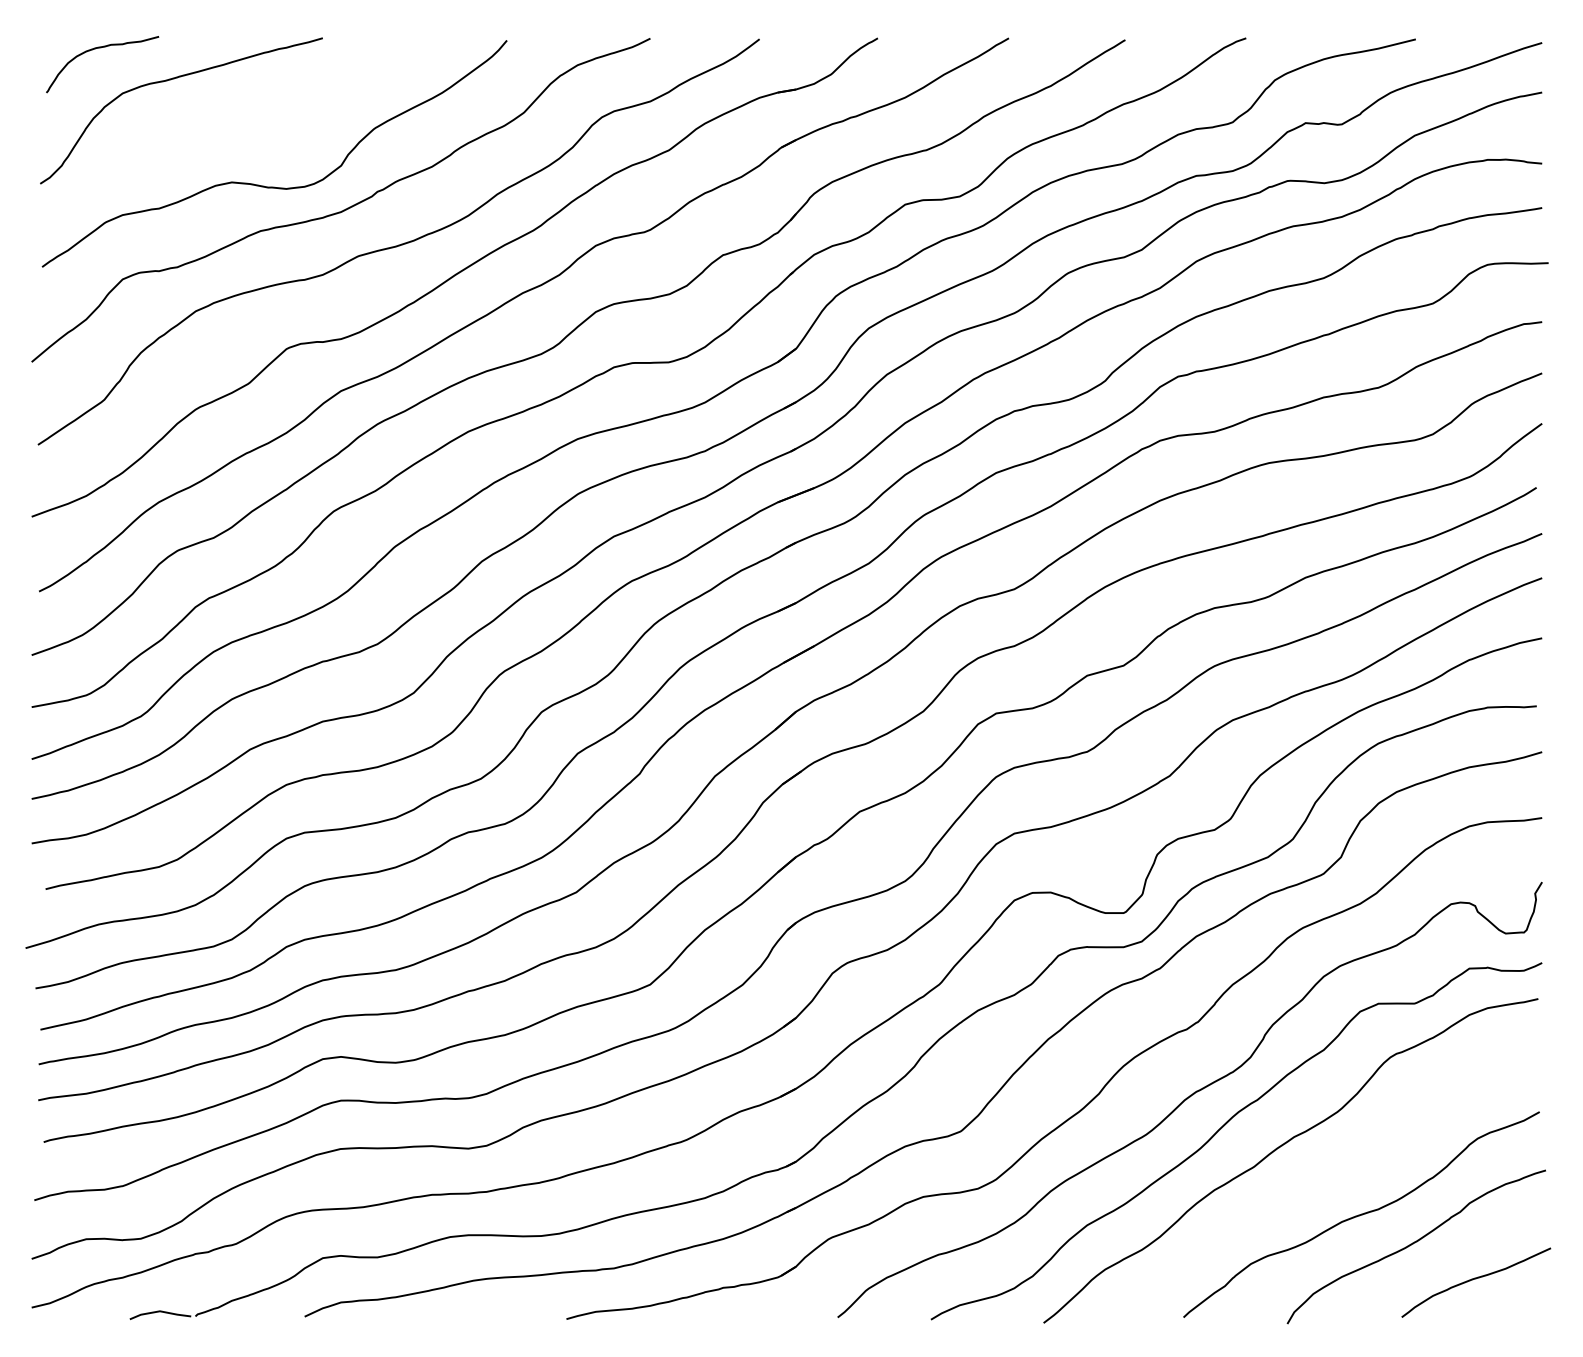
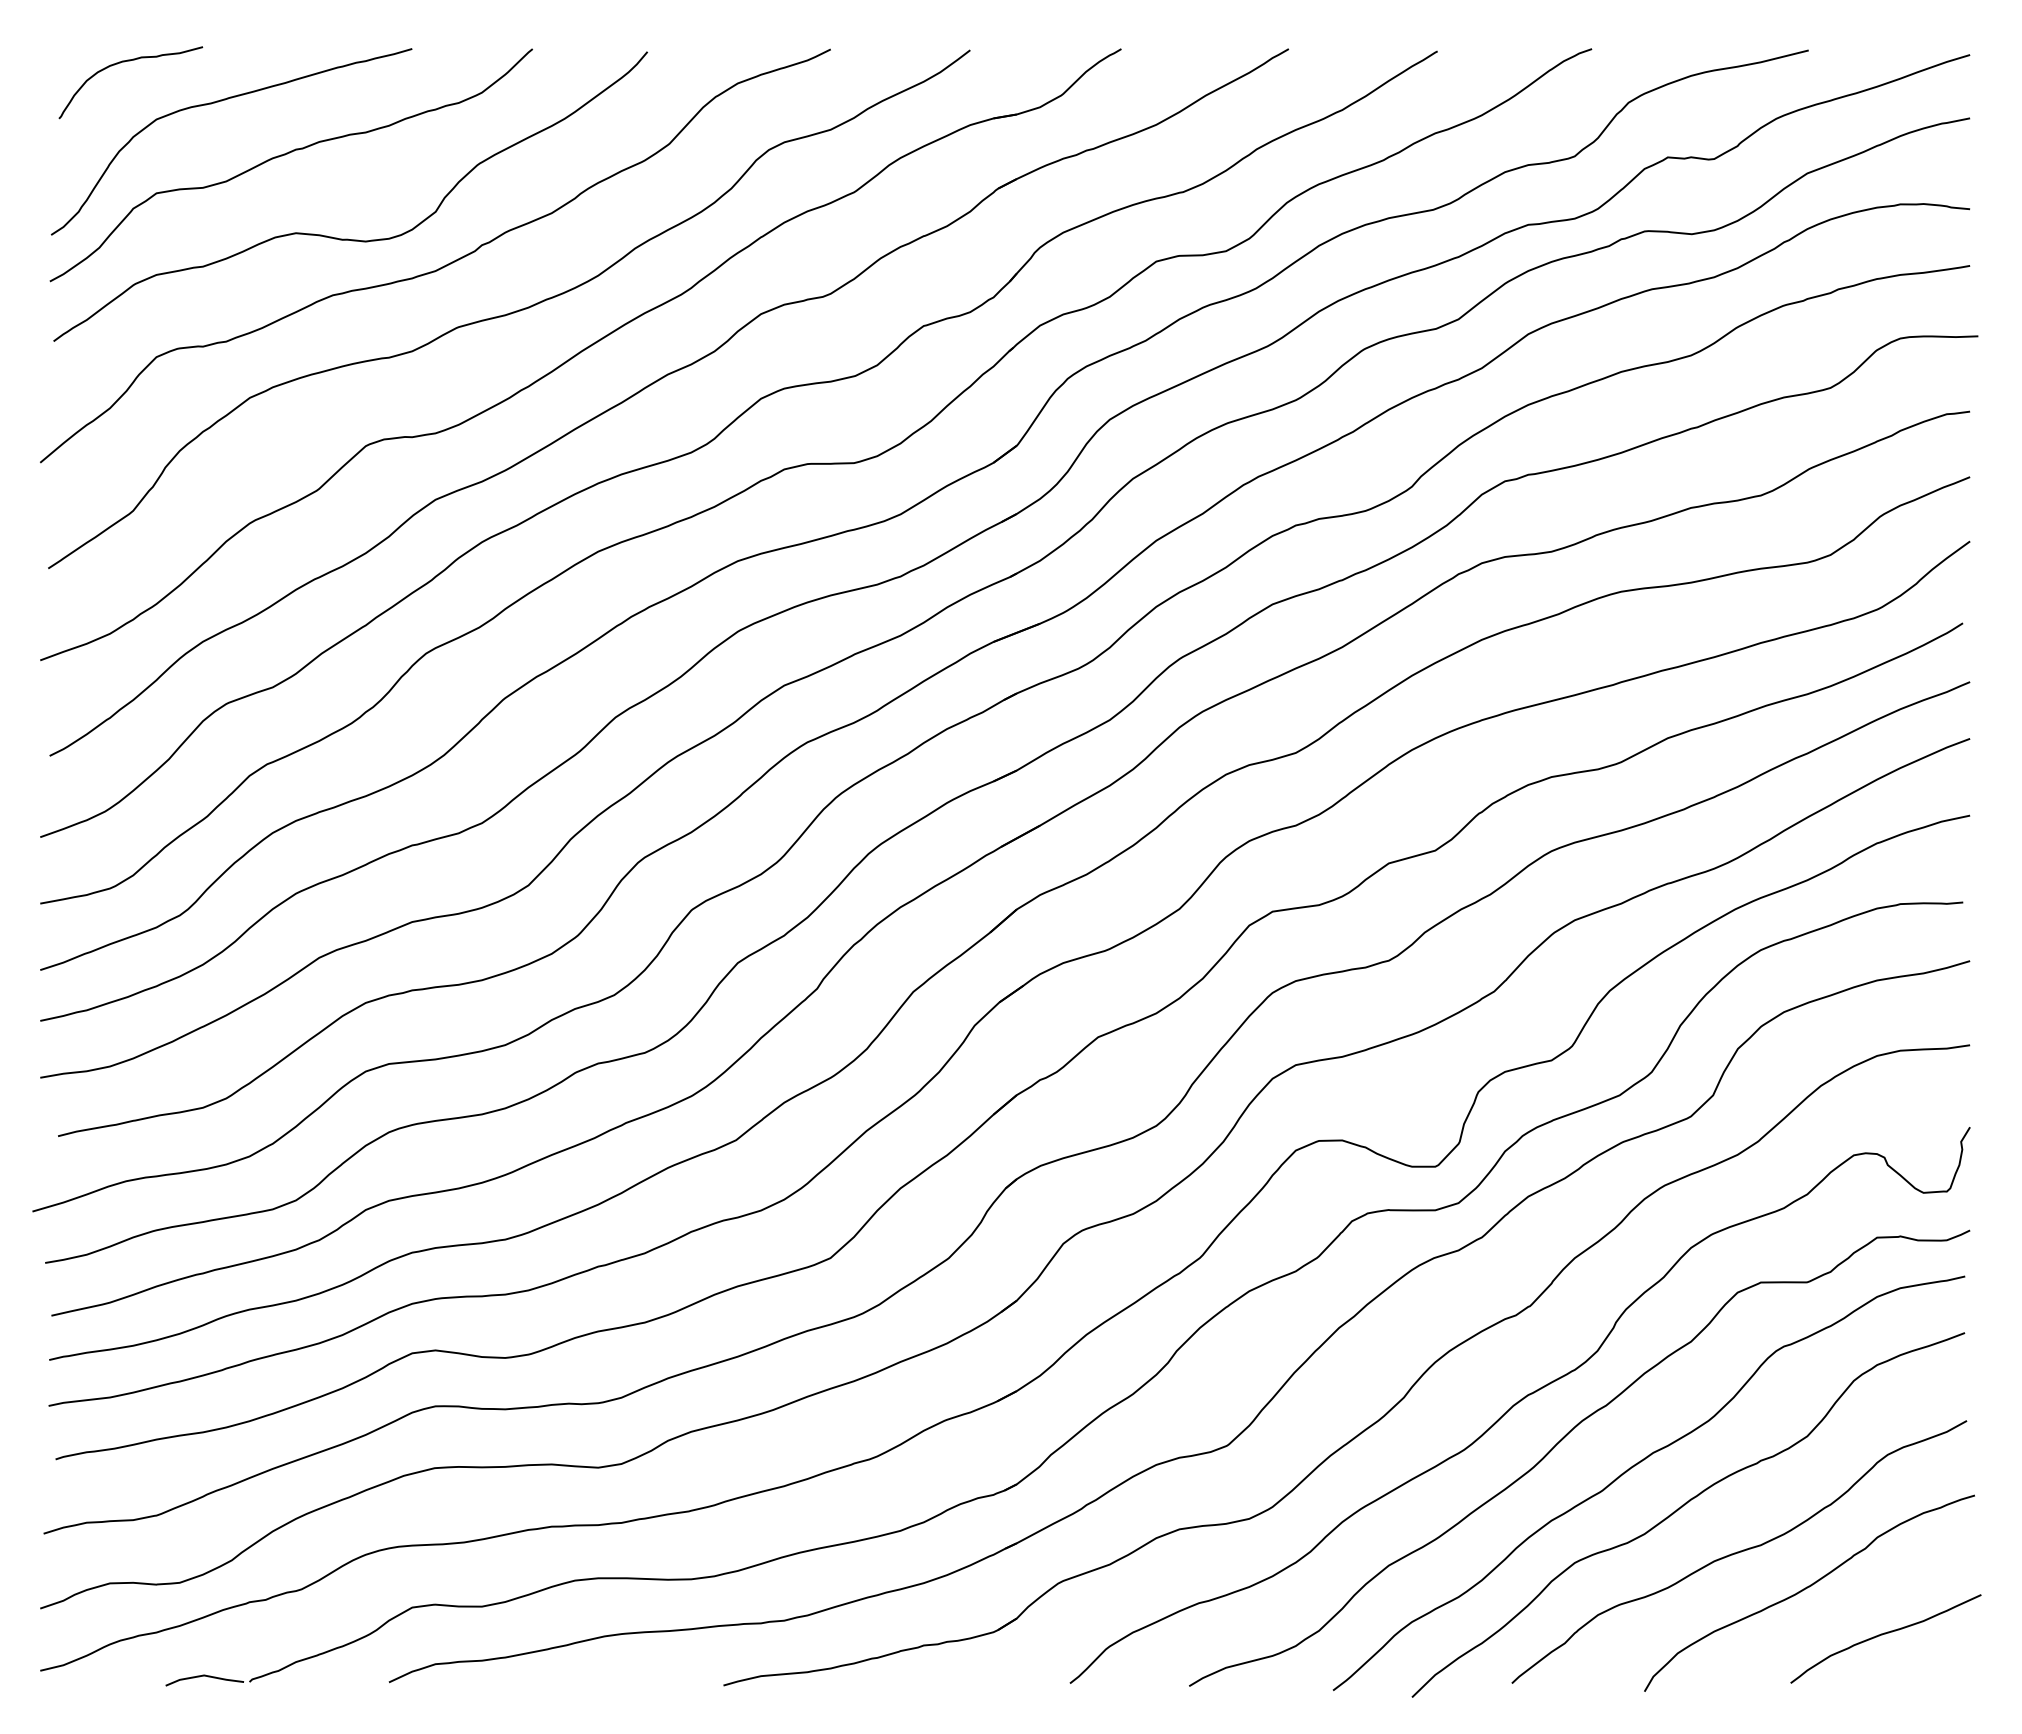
curve: (223, 121) -> (285, 155), added
curve: (1317, 1179) -> (1682, 1507), added

